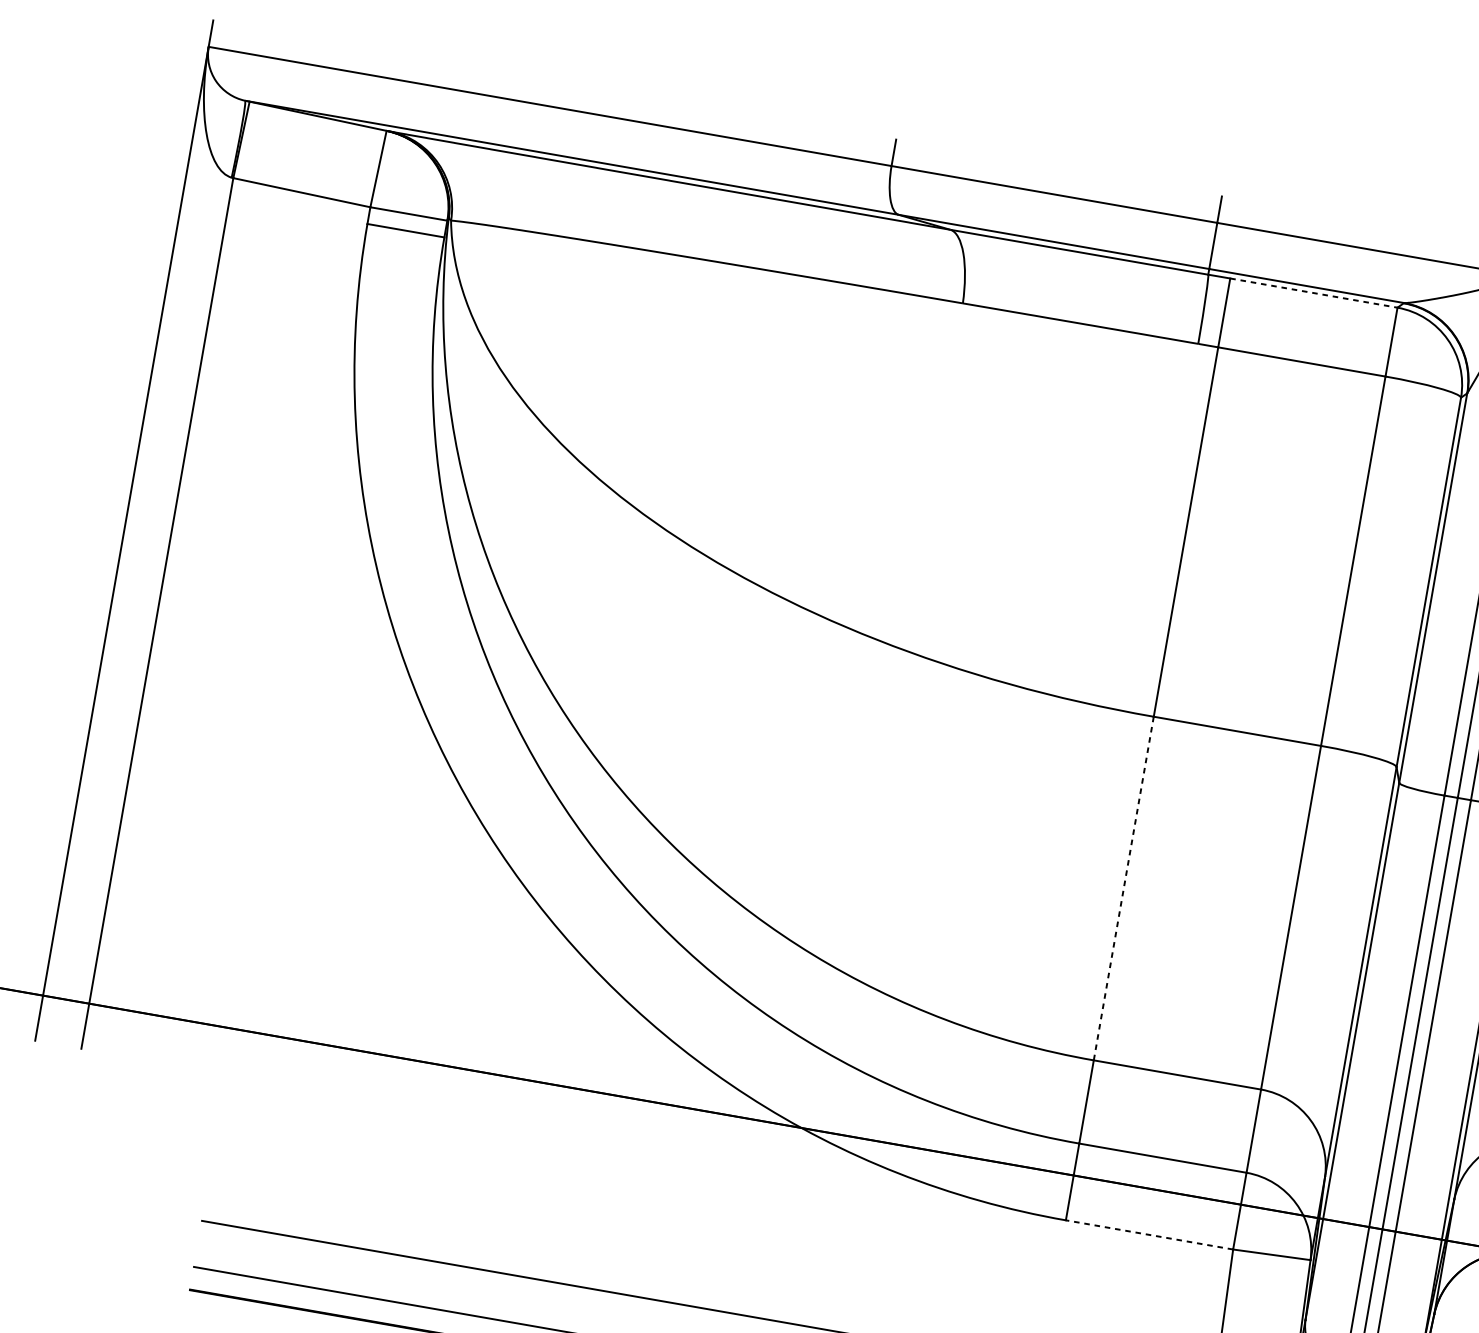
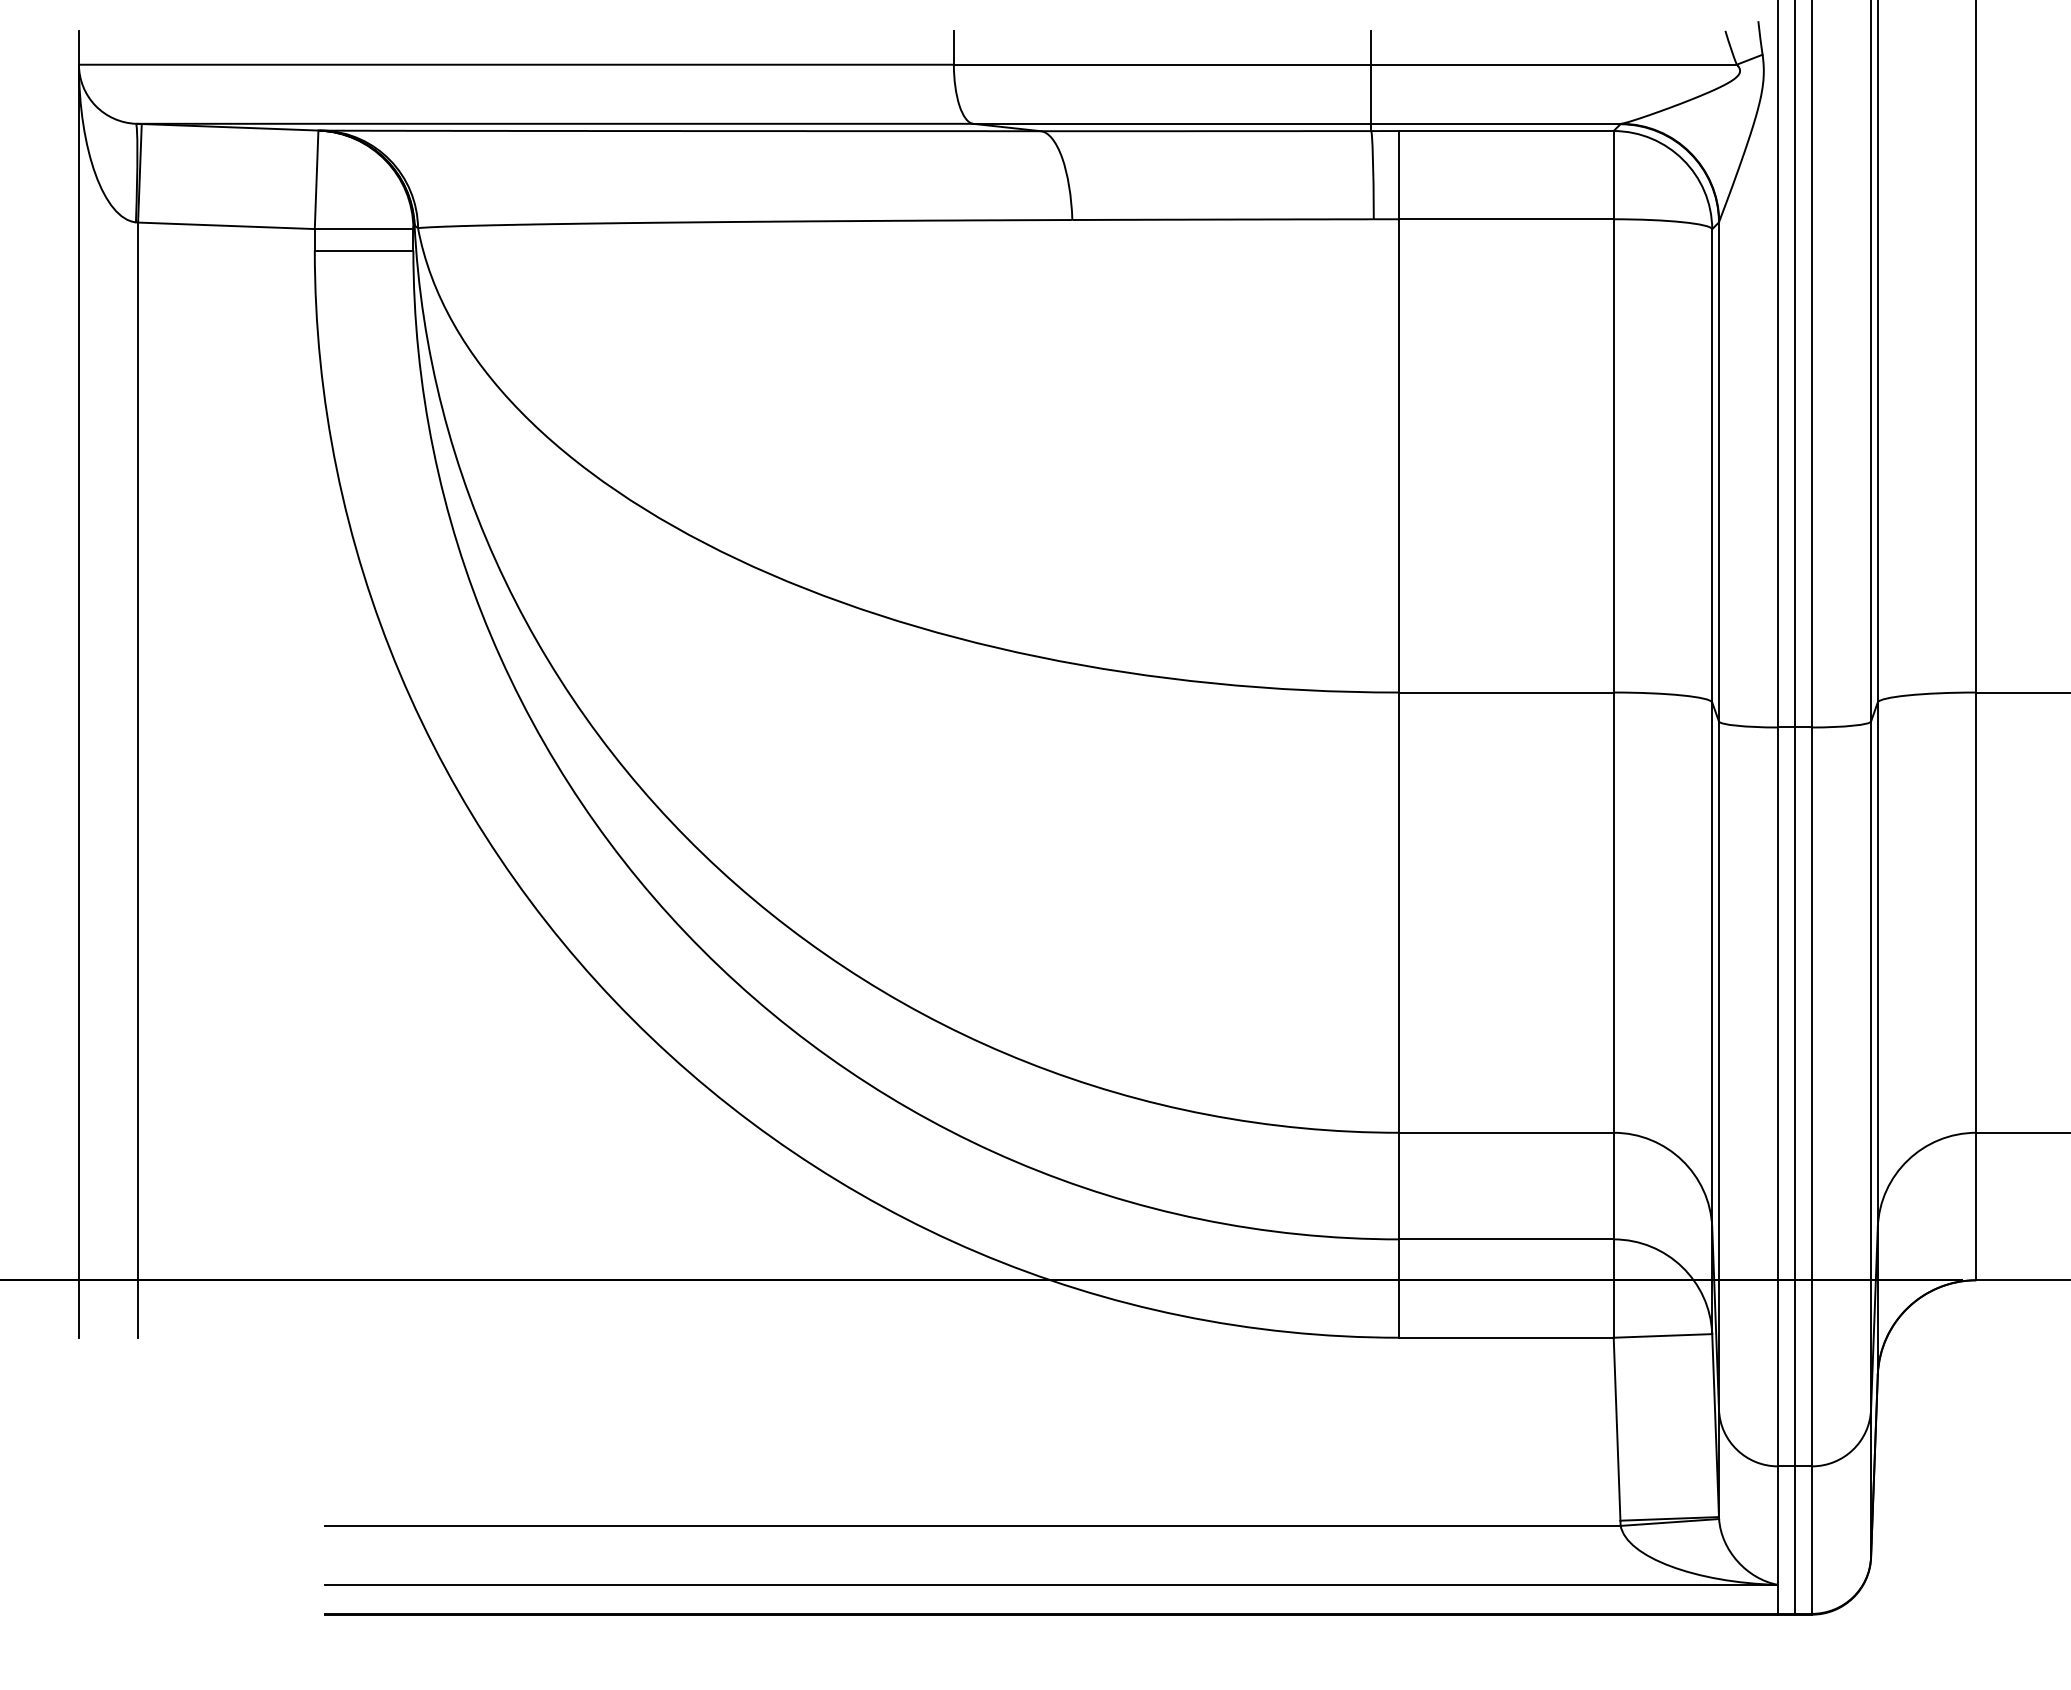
line: (1314, 293) -> (1507, 131), dashed -> solid
line: (1123, 889) -> (1399, 913), dashed -> solid
line: (1149, 1234) -> (1506, 1337), dashed -> solid

